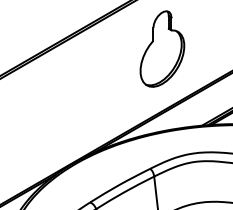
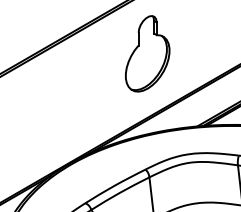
part: (162, 48) -> (147, 53), moved

